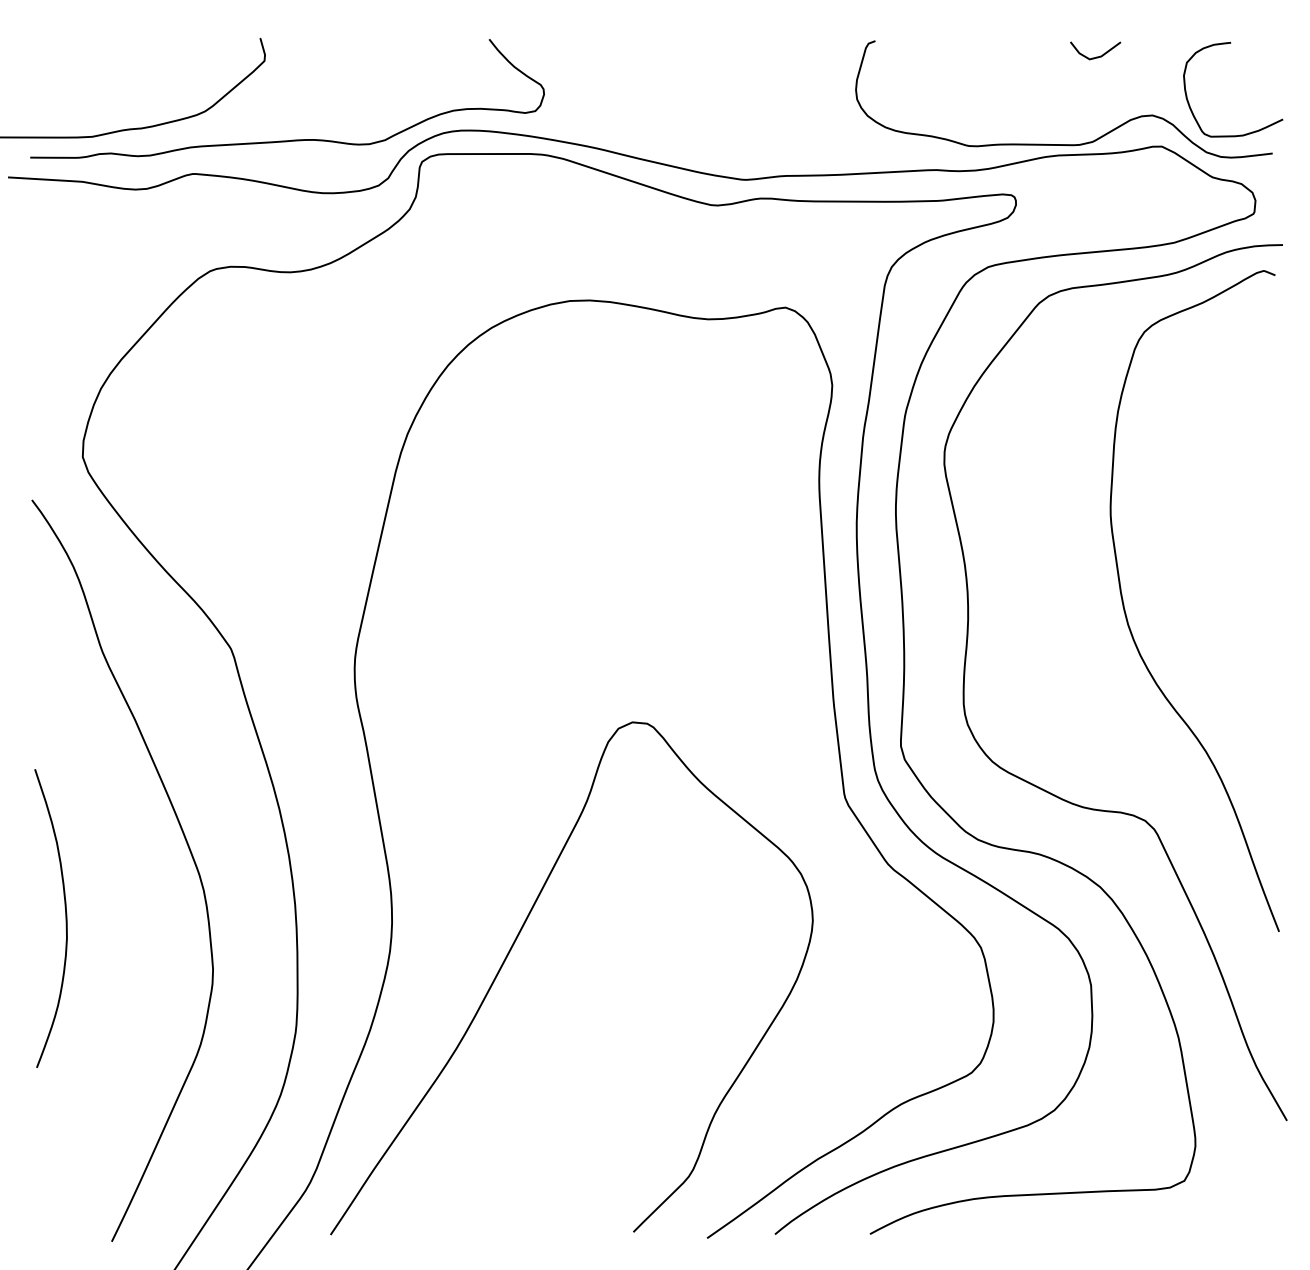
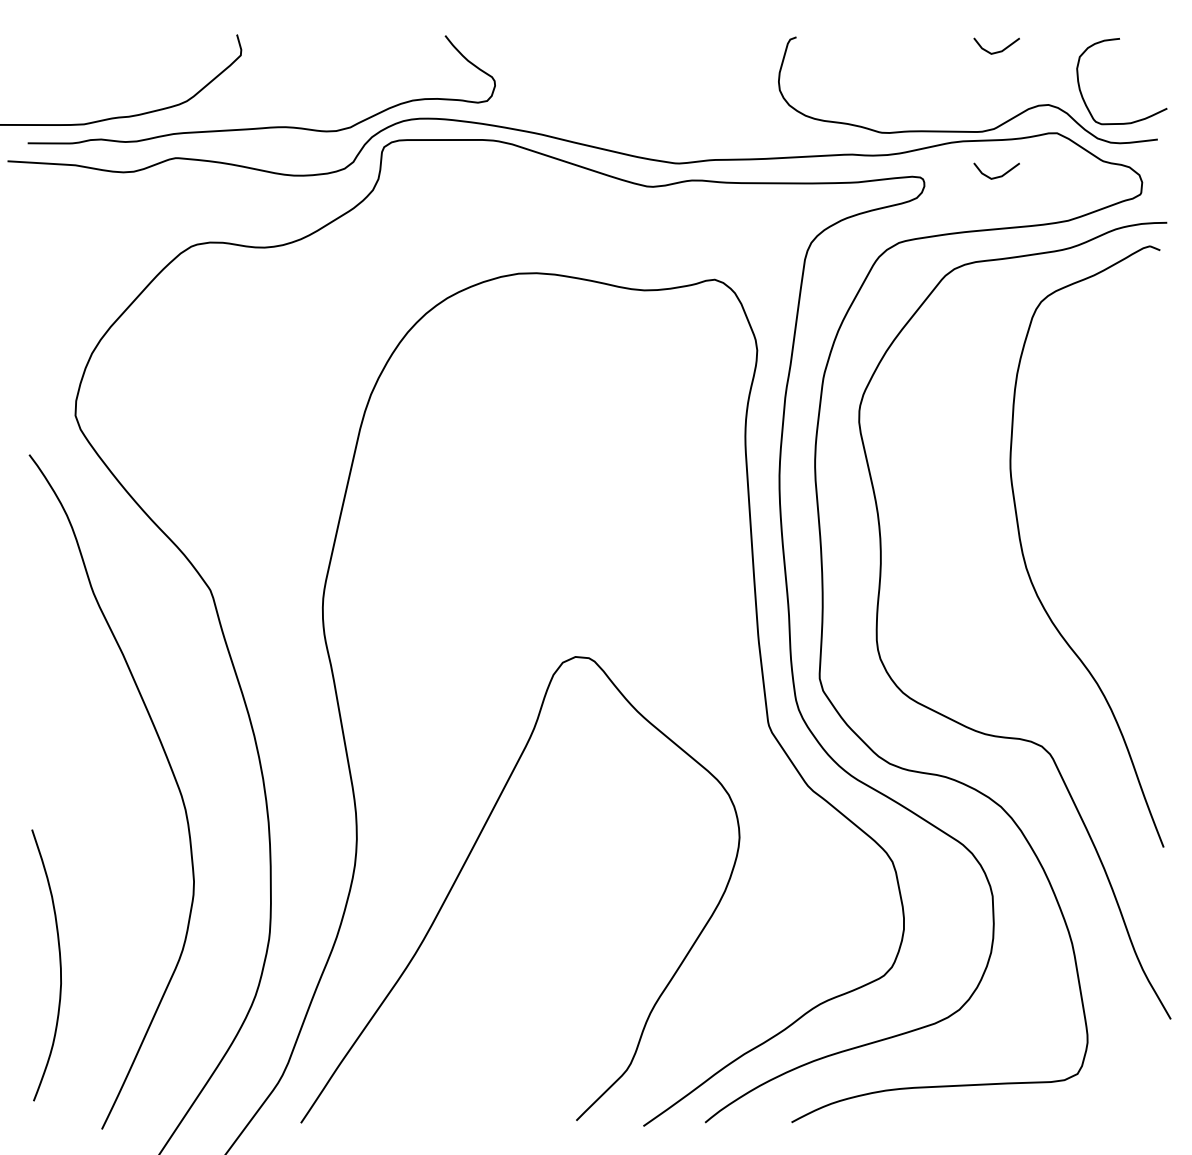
line: (1095, 194) -> (996, 176), added
curve: (65, 918) -> (59, 965), moved

